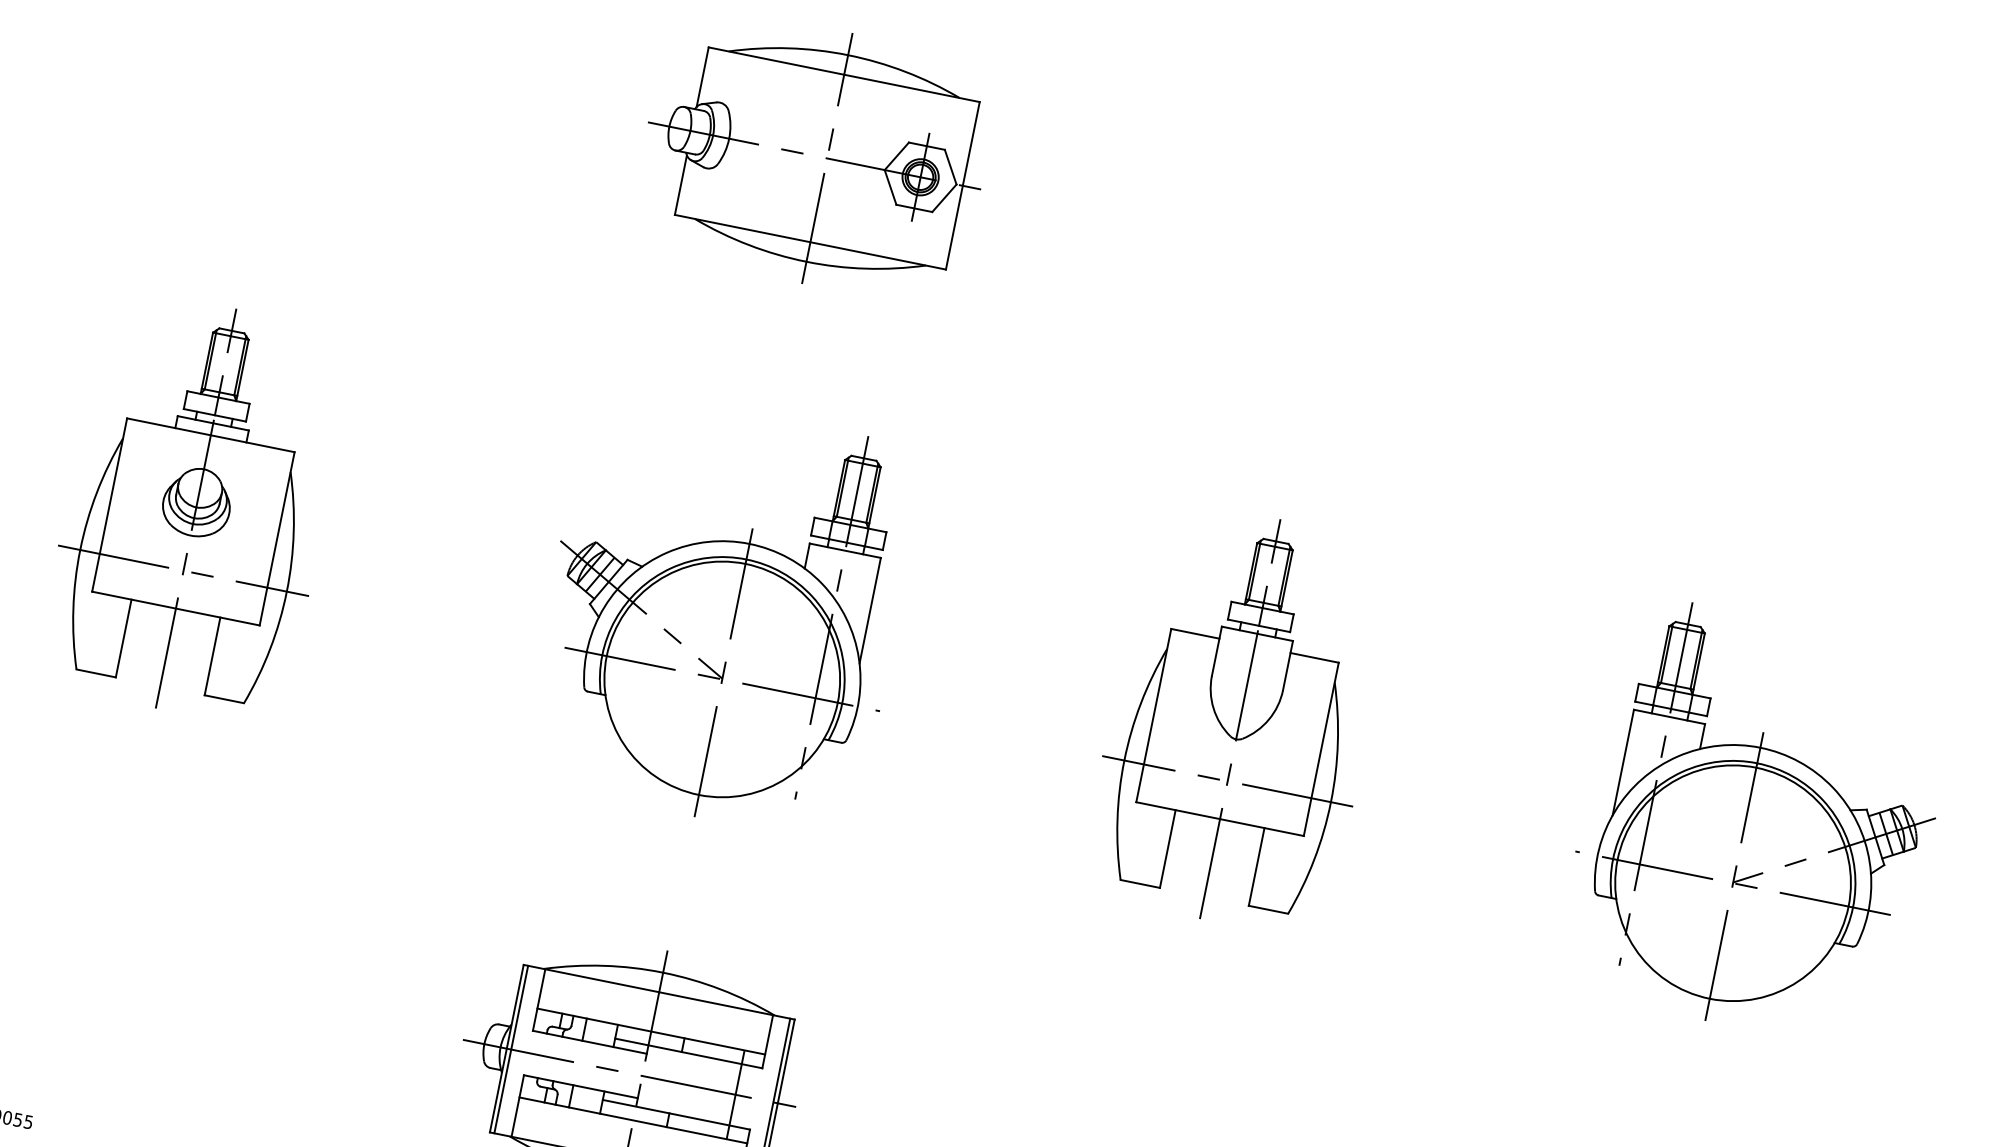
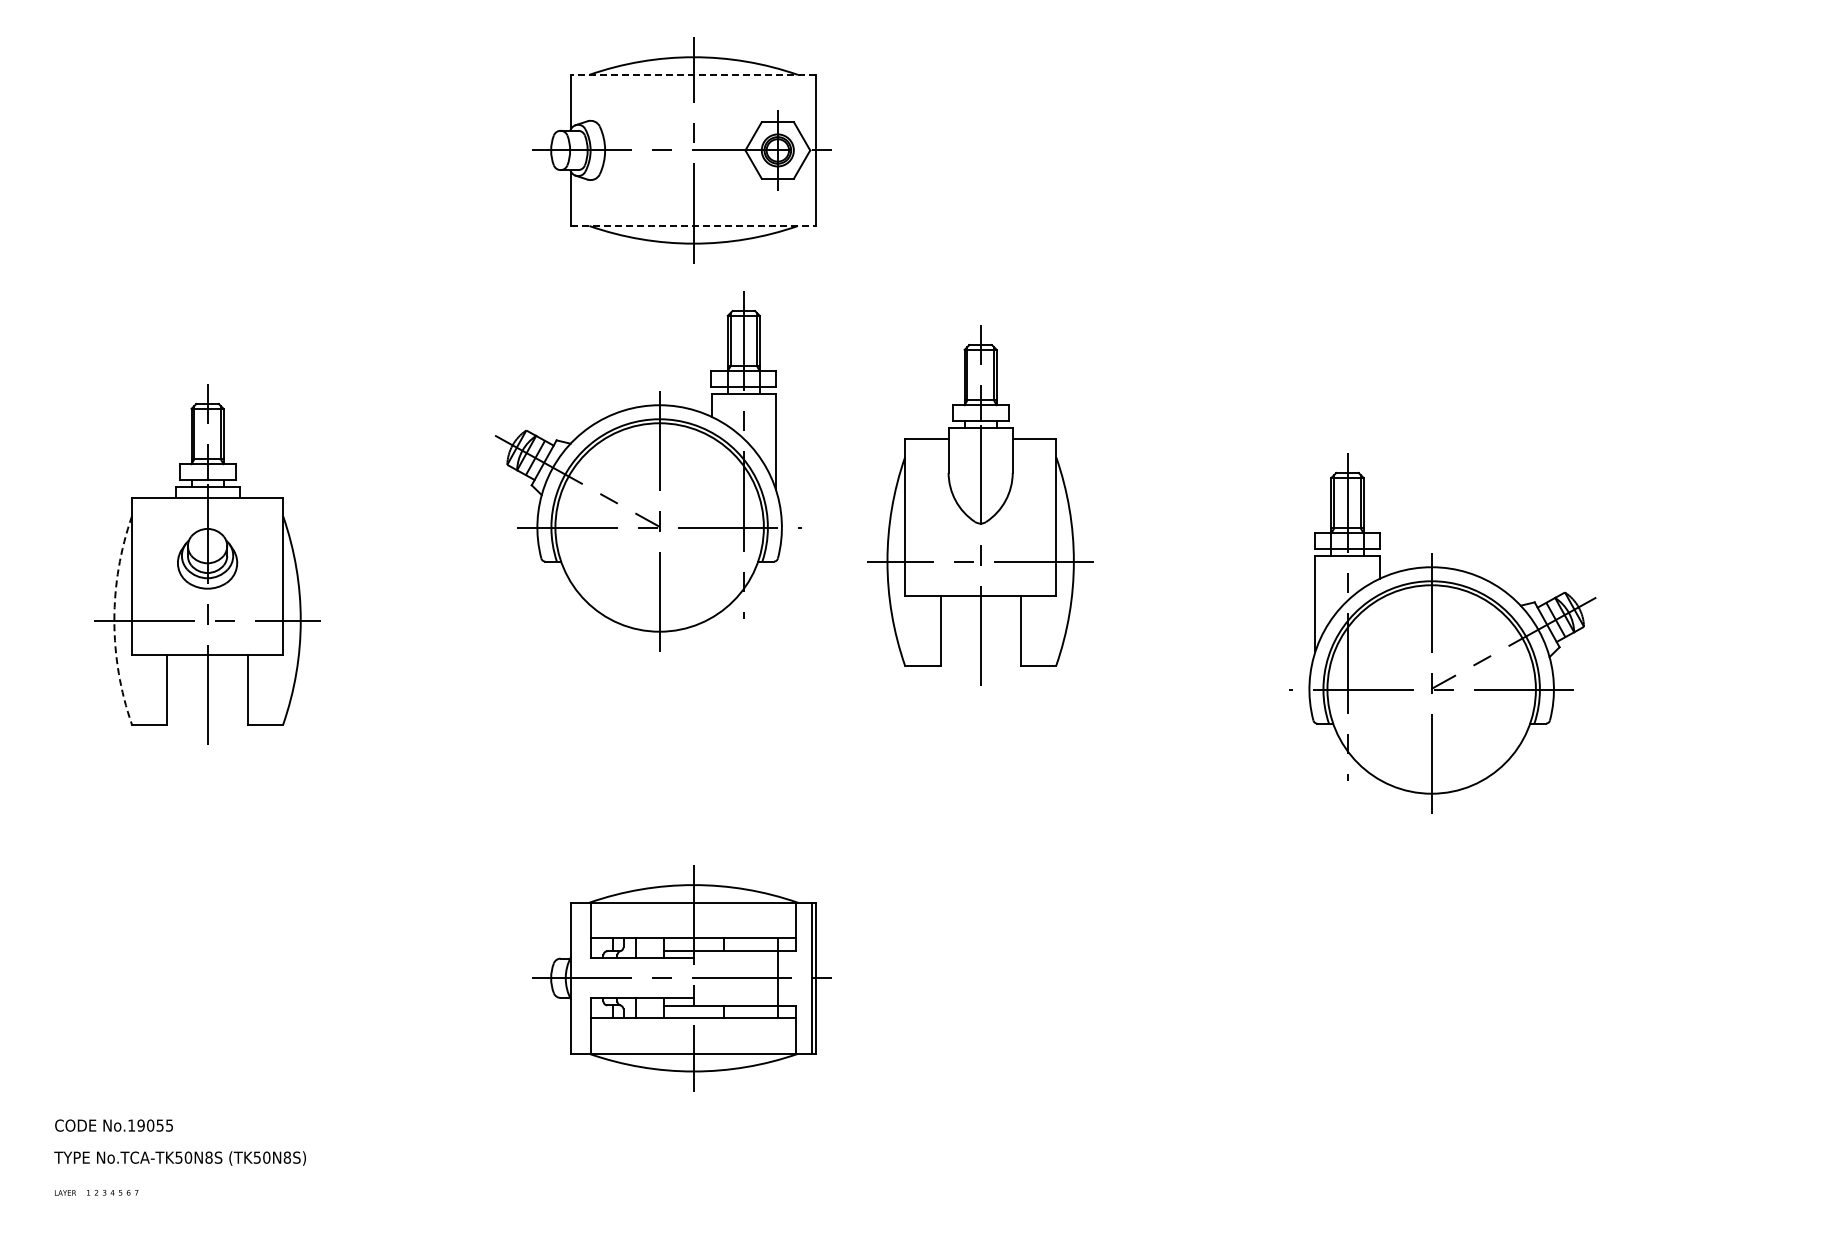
line: (844, 74) -> (693, 74), solid -> dashed
line: (811, 242) -> (694, 226), solid -> dashed
arc: (80, 550) -> (114, 620), solid -> dashed
part: (721, 614) -> (647, 471), moved
part: (1240, 719) -> (980, 505), moved
part: (1757, 823) -> (1442, 633), moved
line: (511, 1048) -> (575, 977), removed

